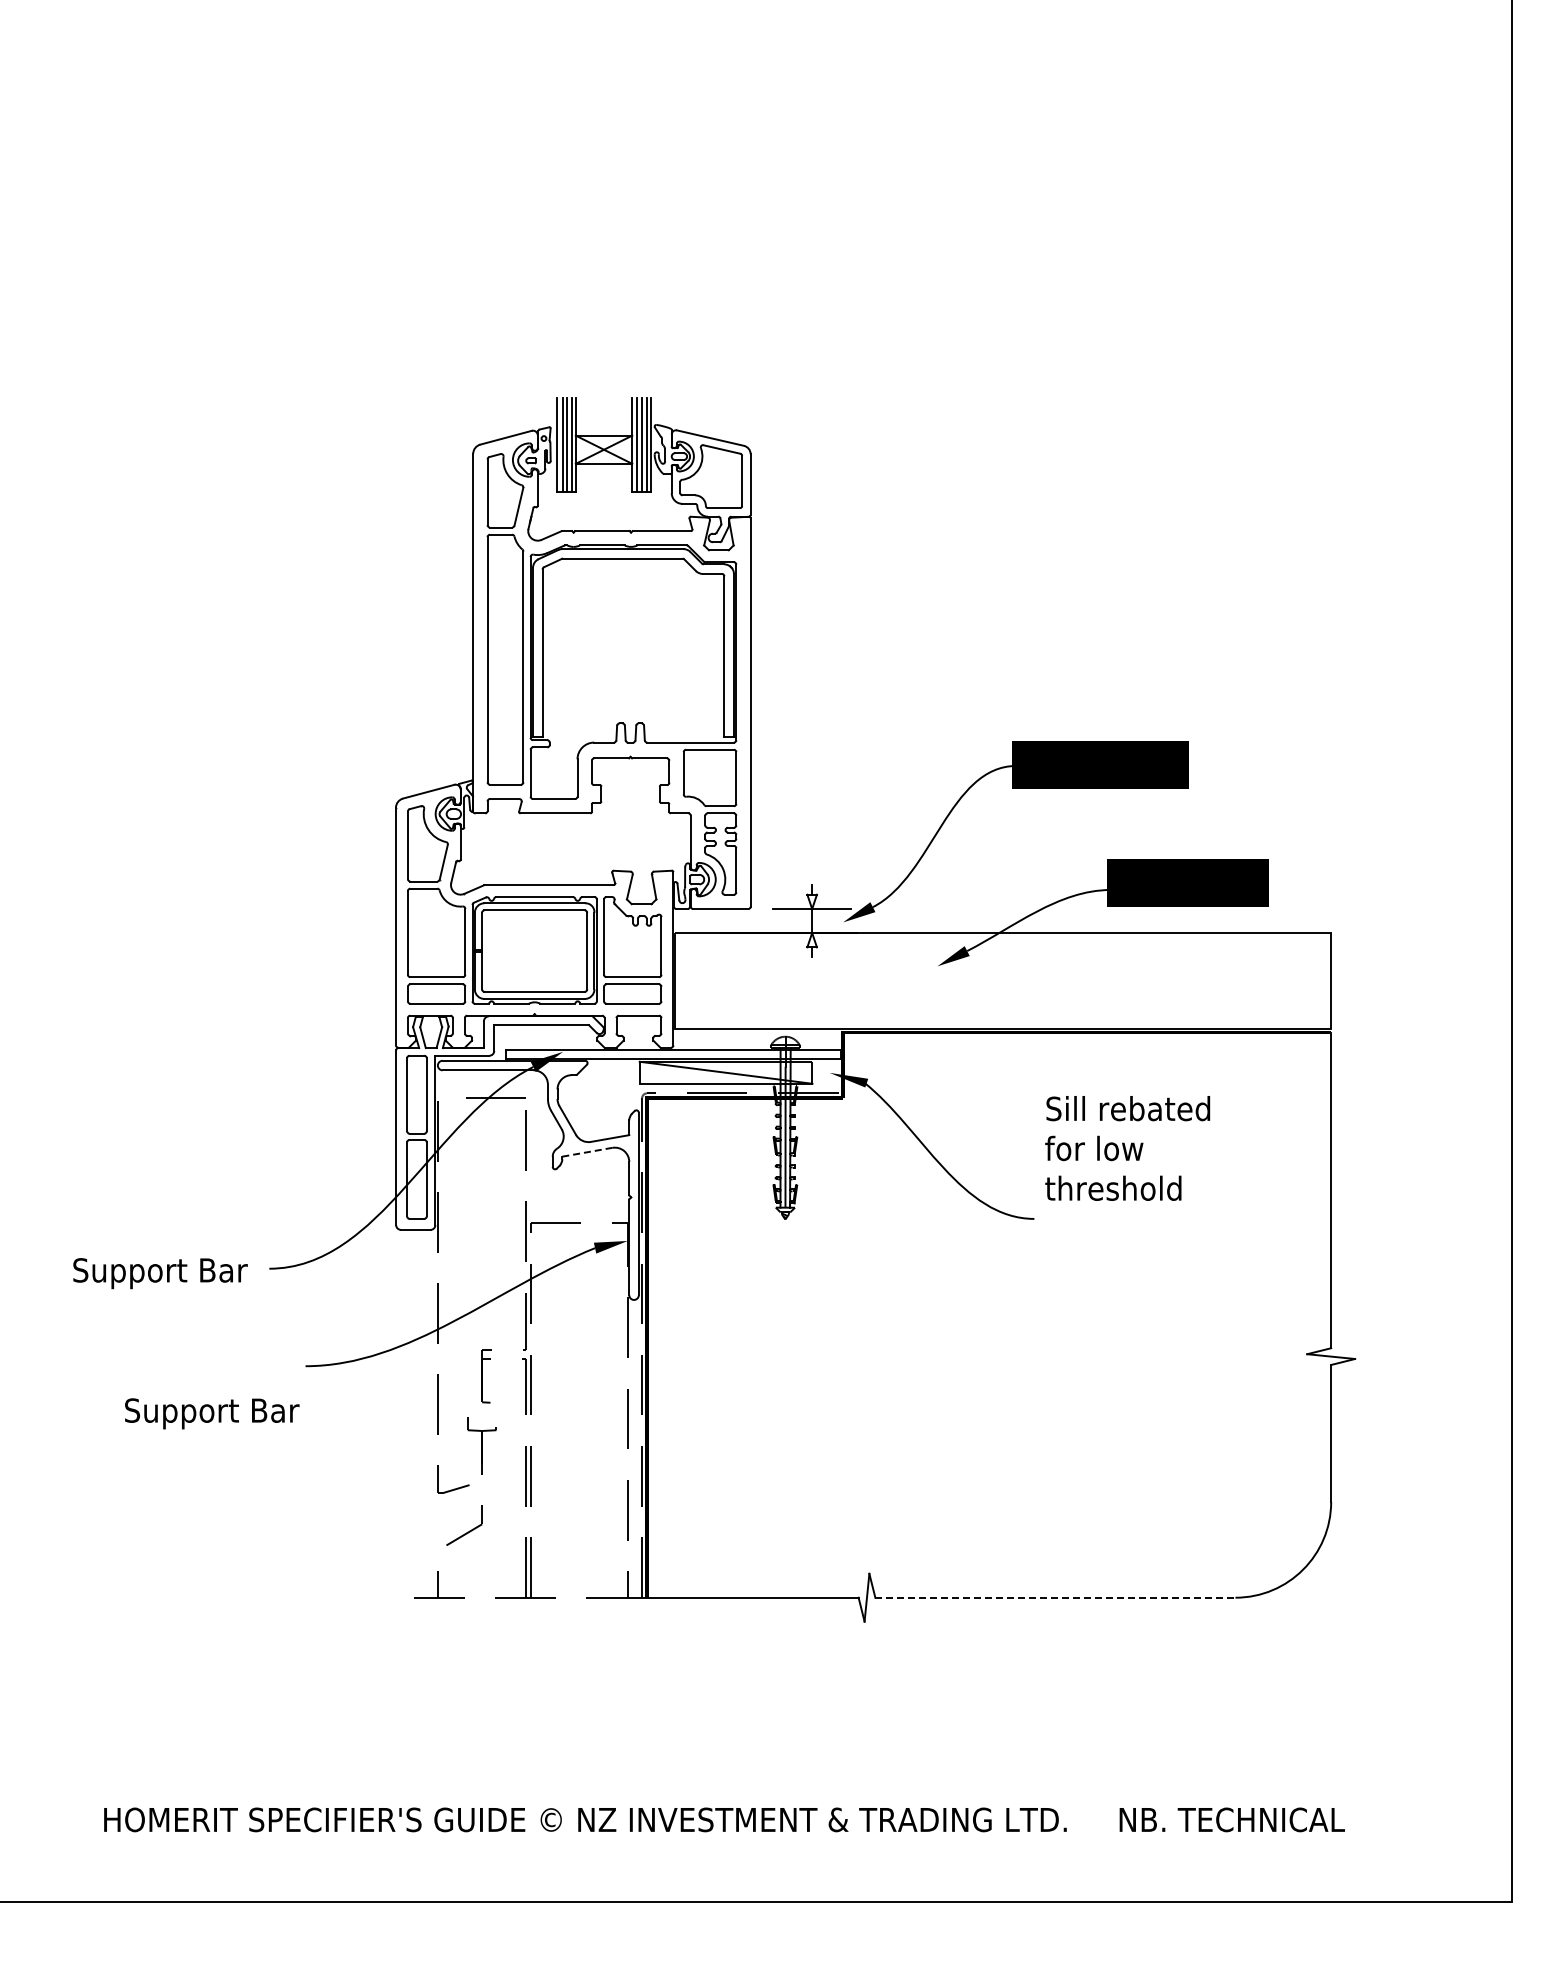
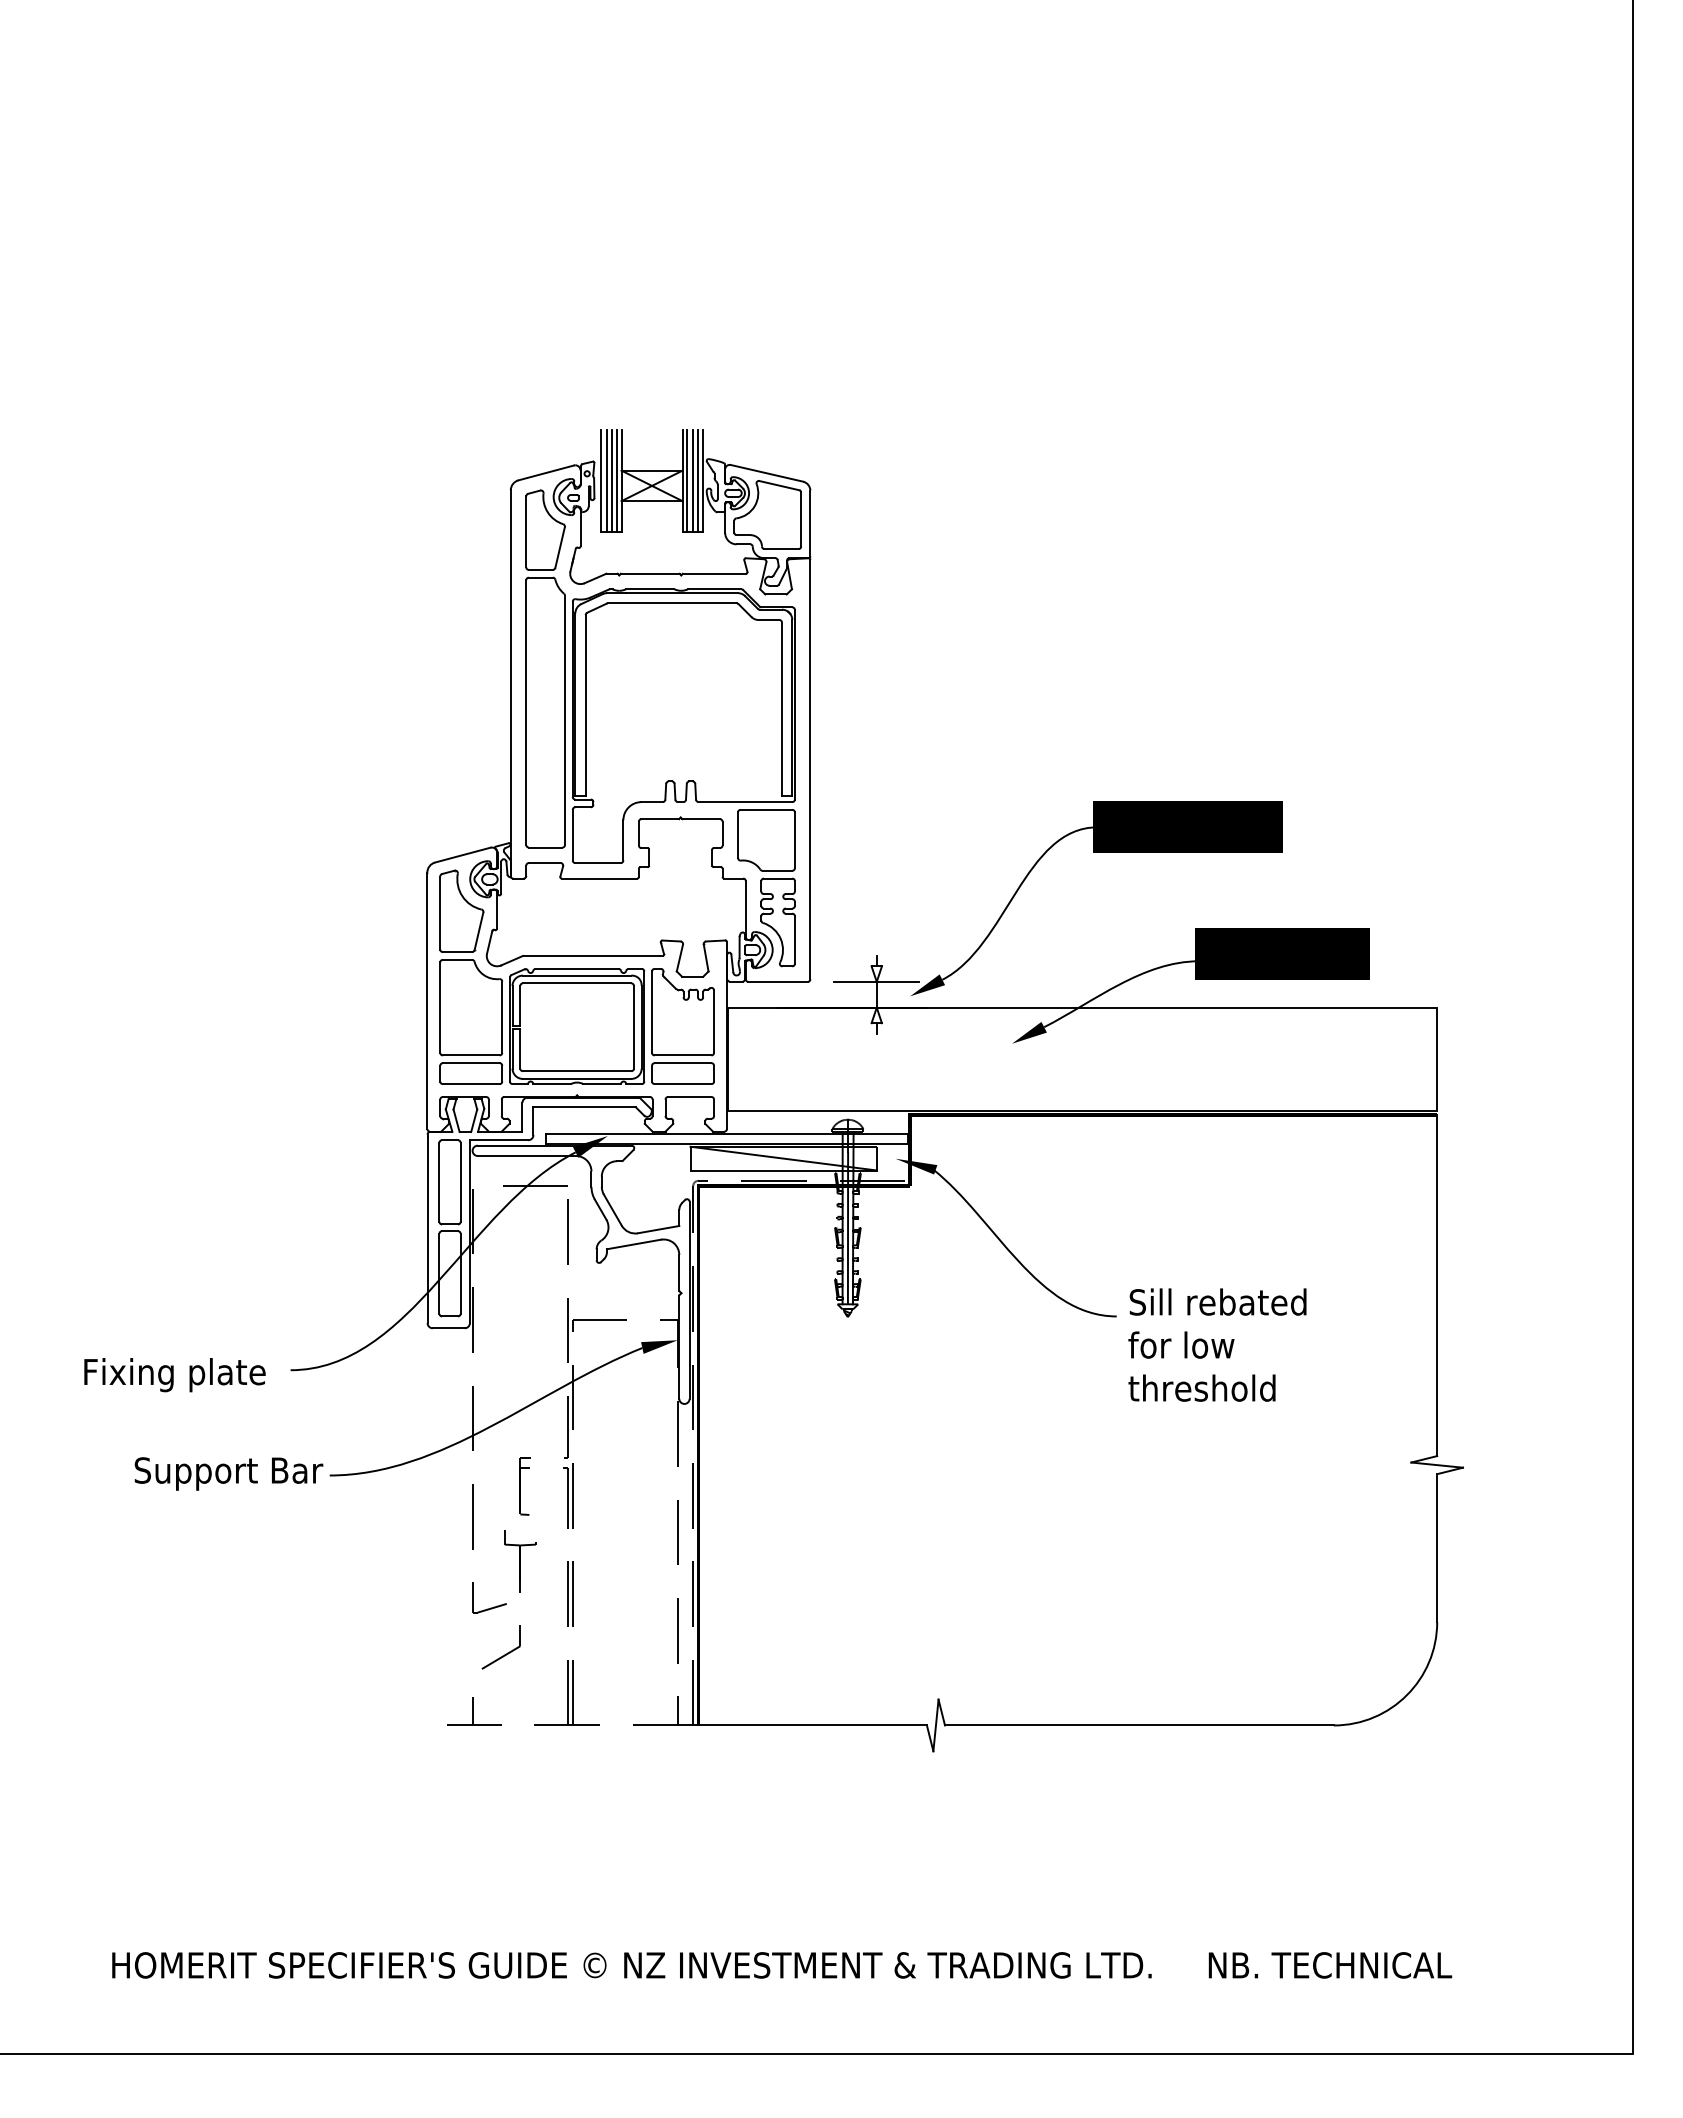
text: (1127, 1148) -> (1217, 1345), moved
line: (587, 1152) -> (634, 1244), dashed -> solid
text: (160, 1273) -> (173, 1375), Support Bar -> Fixing plate
text: (212, 1413) -> (229, 1473), moved
line: (1055, 1597) -> (1139, 1725), dashed -> solid

